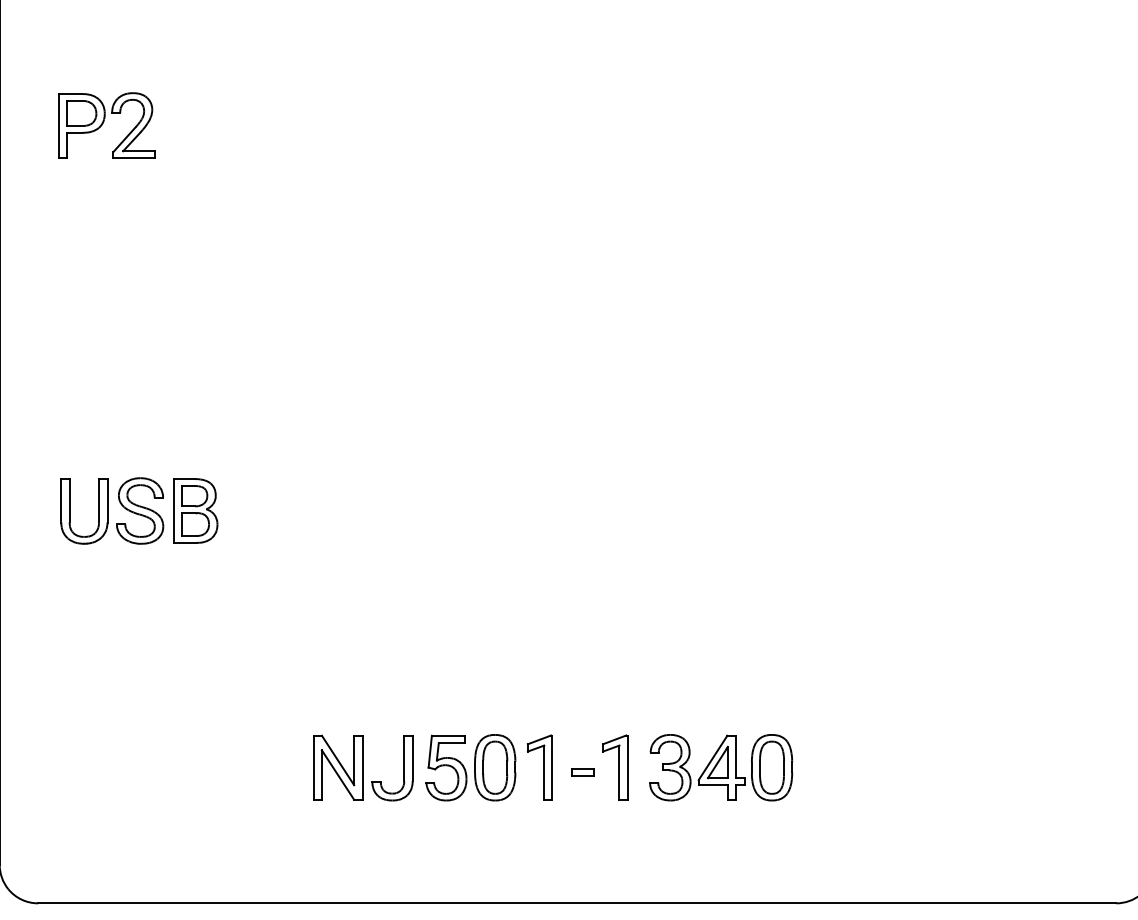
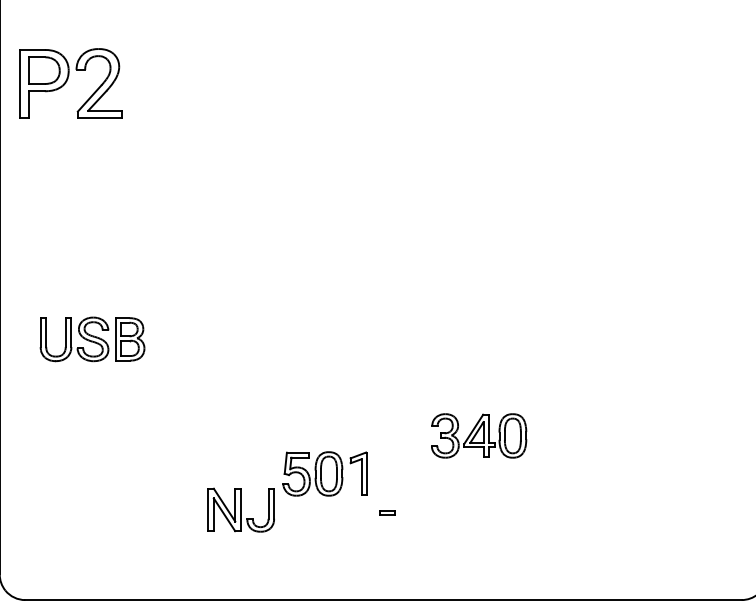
part: (106, 124) -> (70, 82), size x1.6
part: (488, 767) -> (324, 473), moved
part: (614, 767) -> (408, 509), removed
part: (721, 767) -> (479, 435), moved

